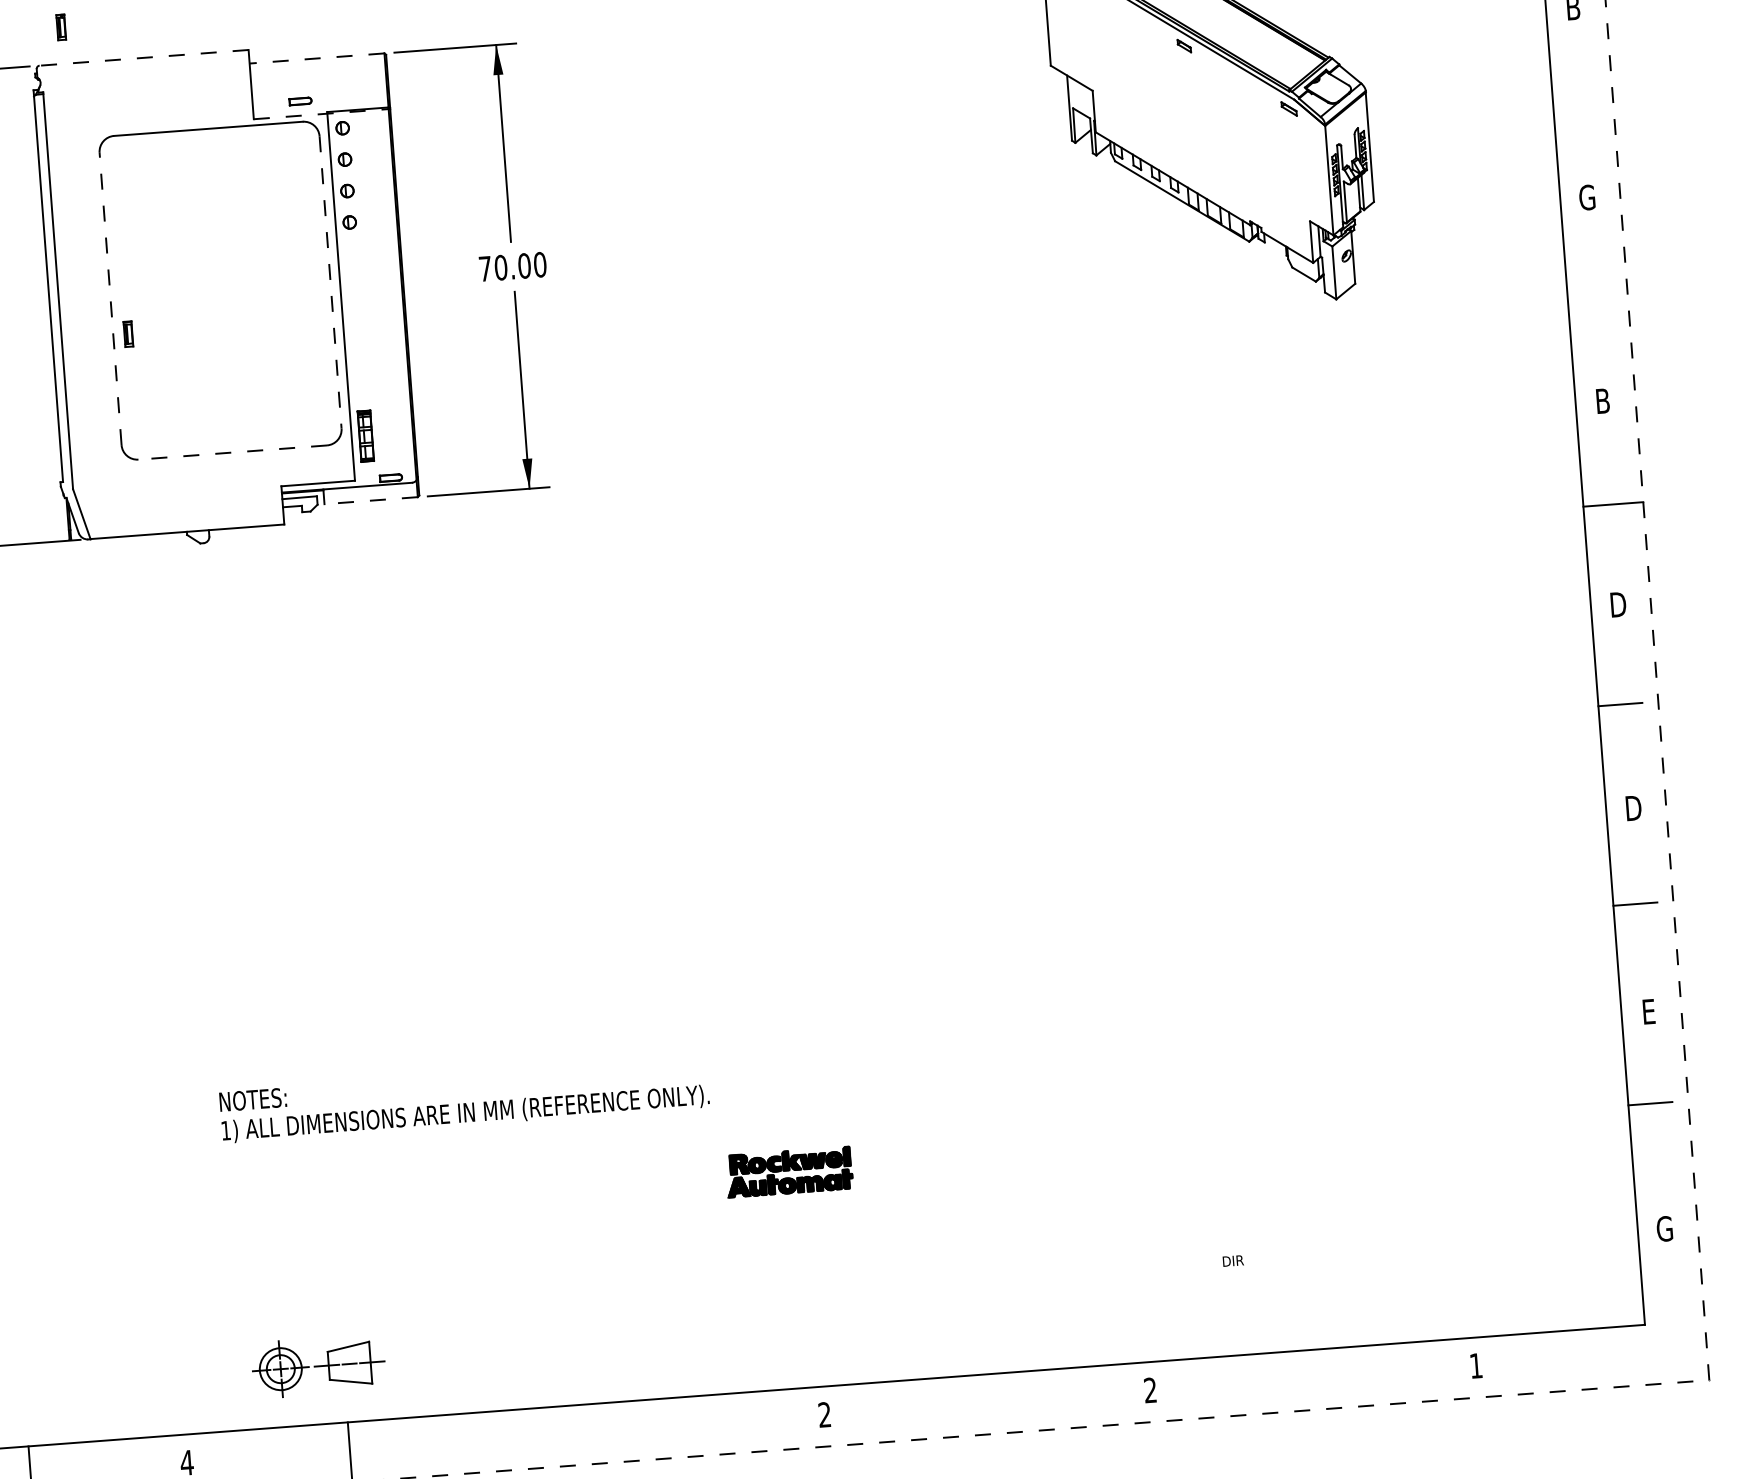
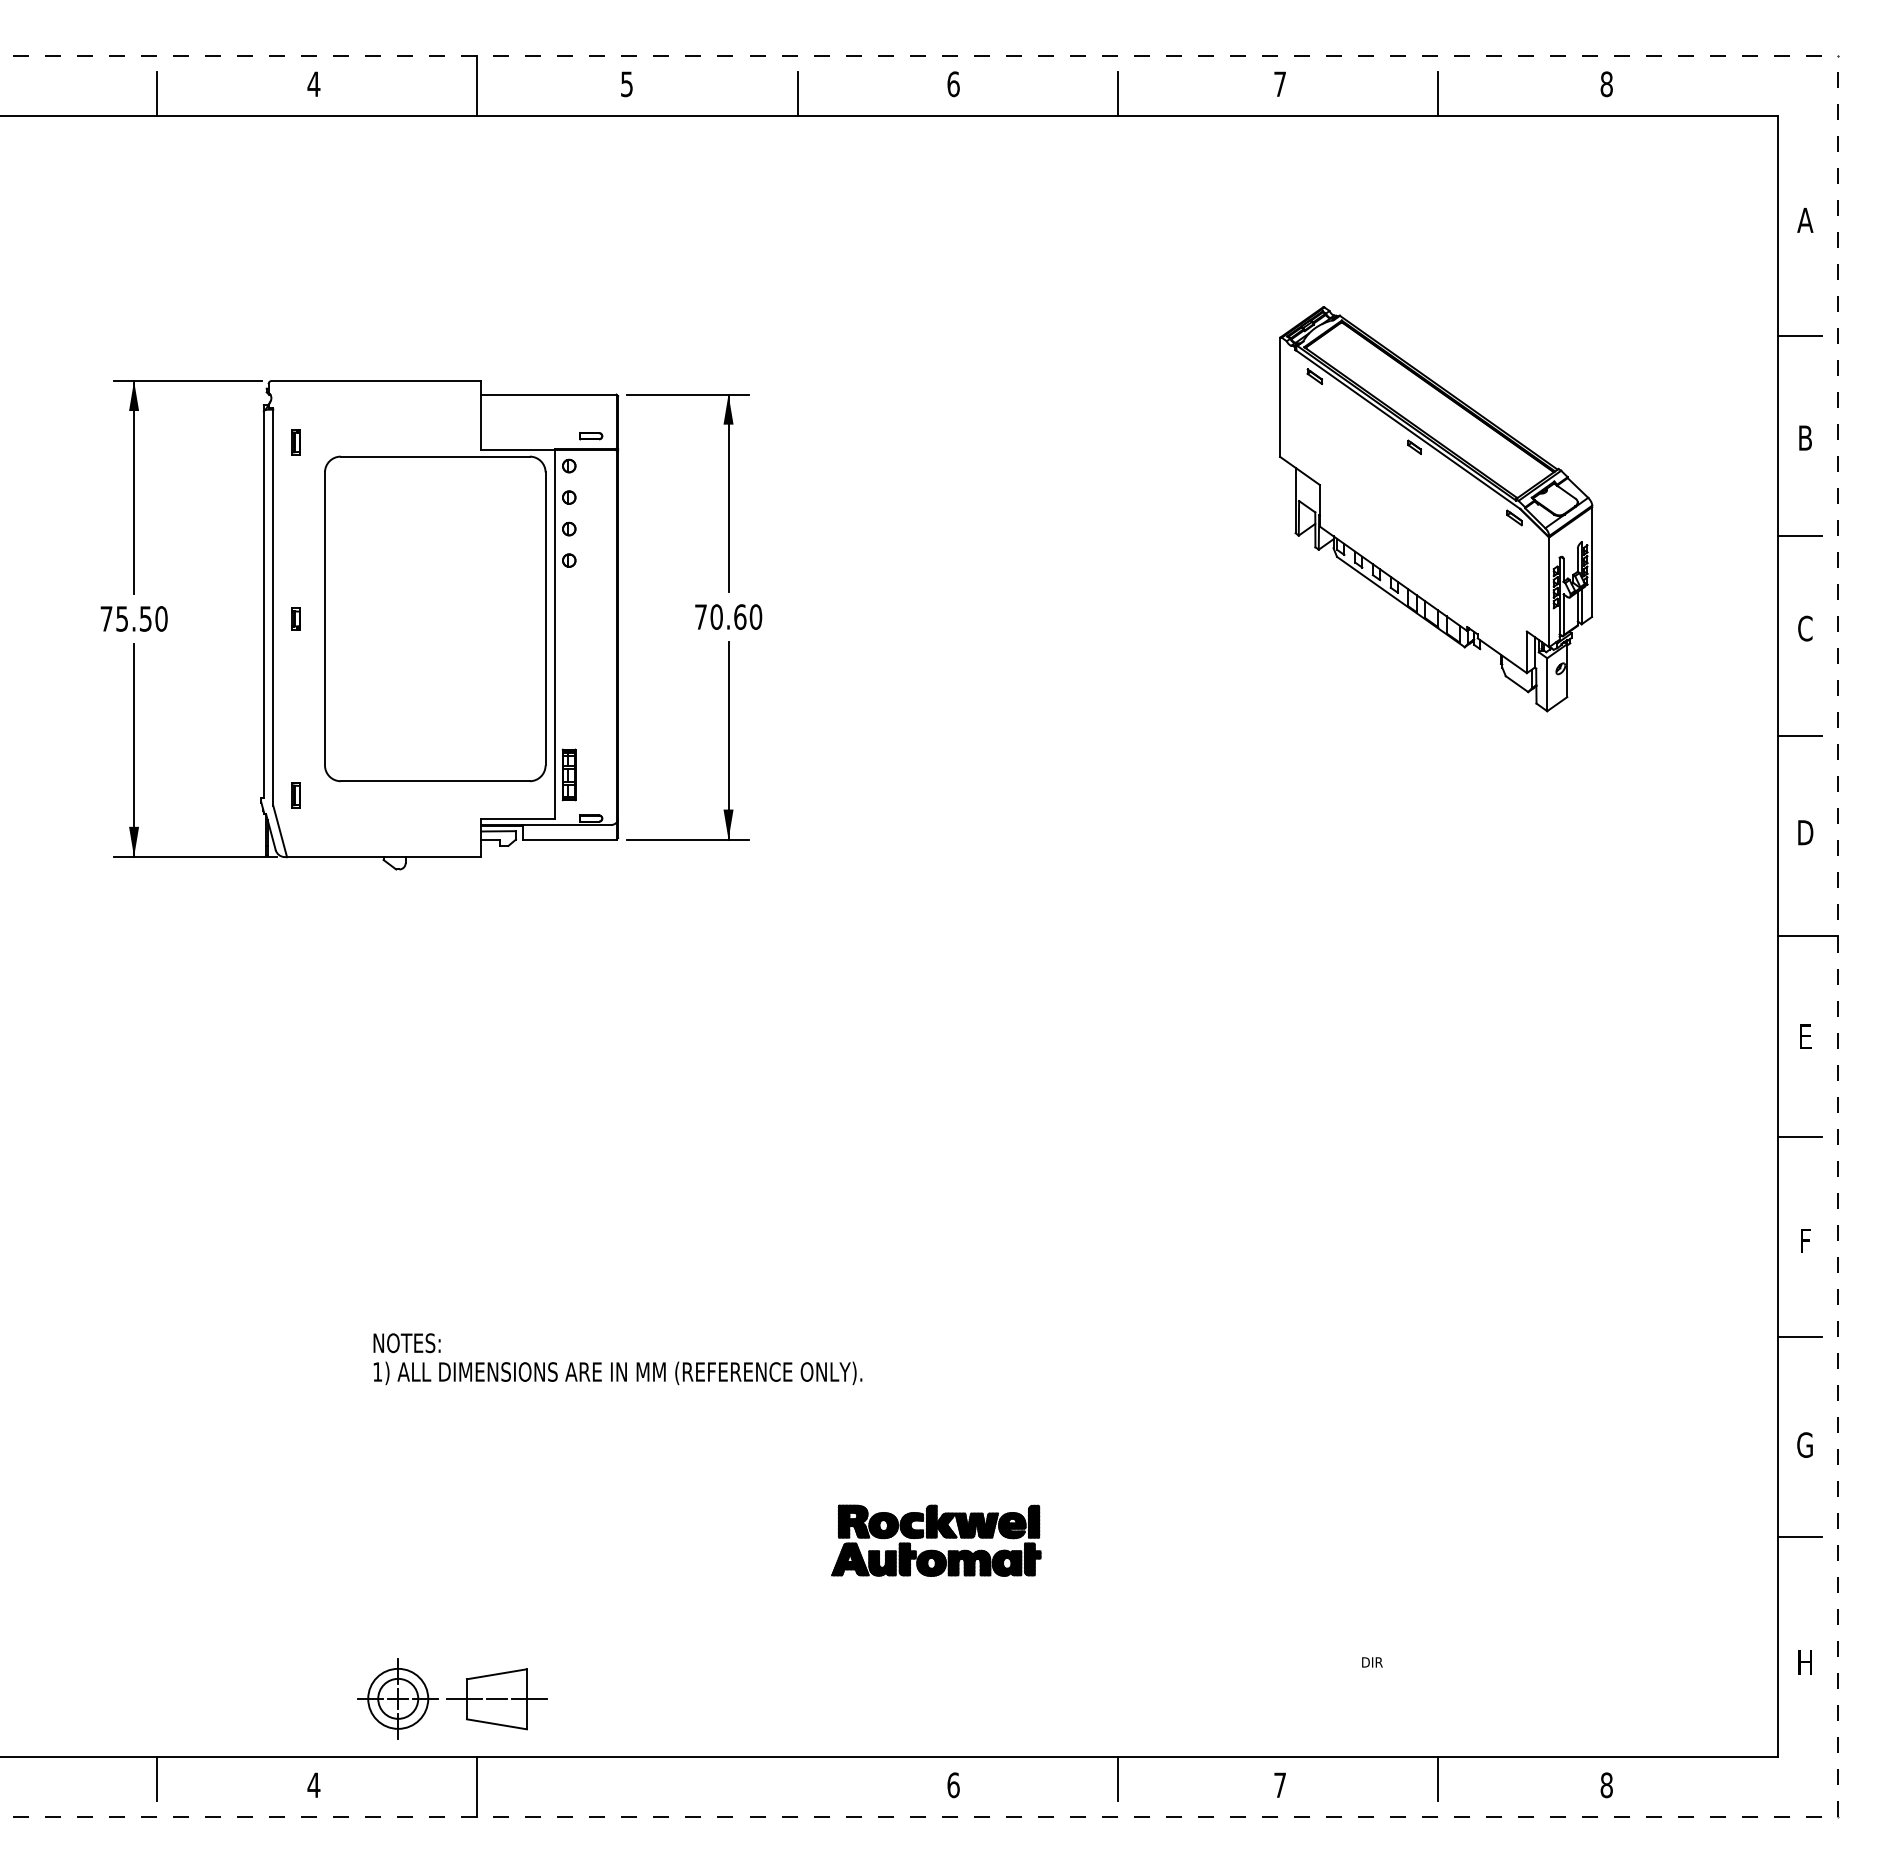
part: (60, 27) -> (295, 442), moved
line: (144, 58) -> (376, 381), dashed -> solid
line: (316, 58) -> (548, 394), dashed -> solid
part: (300, 101) -> (591, 436), moved
line: (1575, 106) -> (1800, 536), added
line: (320, 114) -> (548, 450), dashed -> solid
text: (1586, 197) -> (1804, 628), G -> C
text: (524, 265) -> (740, 616), 70.00 -> 70.60
line: (330, 281) -> (545, 618), dashed -> solid
line: (111, 298) -> (325, 618), dashed -> solid
part: (81, 300) -> (295, 618), added
line: (1590, 305) -> (1800, 736), added
part: (127, 334) -> (295, 795), moved
text: (1602, 400) -> (1805, 832), B -> D
line: (232, 452) -> (435, 781), dashed -> solid
line: (370, 500) -> (569, 839), dashed -> solid
text: (1618, 604) -> (1805, 1036), D -> E
text: (1633, 807) -> (1805, 1240), D -> F
text: (1647, 1011) -> (1804, 1444), E -> G
text: (464, 1099) -> (617, 1358), moved
part: (789, 1172) -> (936, 1540), size x1.67
text: (1664, 1228) -> (1804, 1662), G -> H
part: (318, 1365) -> (452, 1698), size x1.43
text: (1475, 1366) -> (1606, 1785), 1 -> 8
line: (1306, 1371) -> (1437, 1778), added
text: (1149, 1389) -> (1279, 1784), 2 -> 7
line: (987, 1395) -> (1117, 1778), added
text: (824, 1415) -> (953, 1785), 2 -> 6

